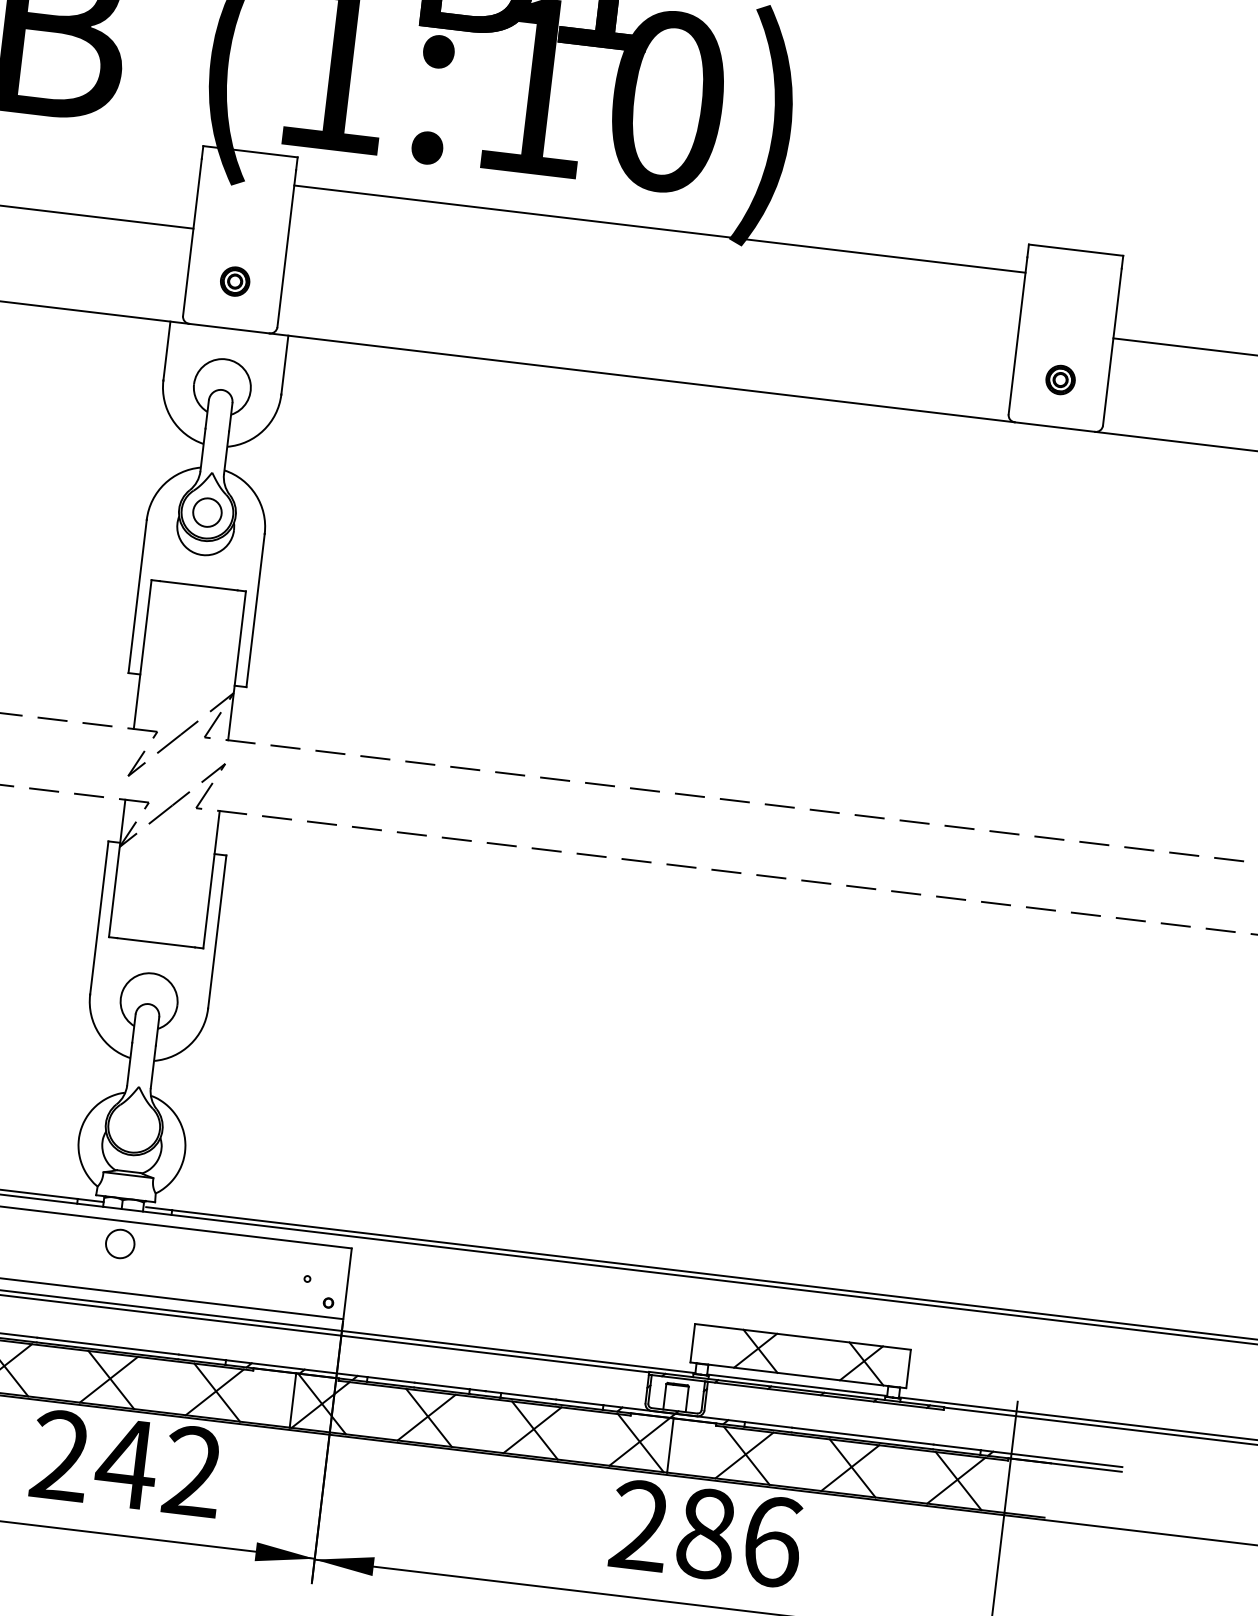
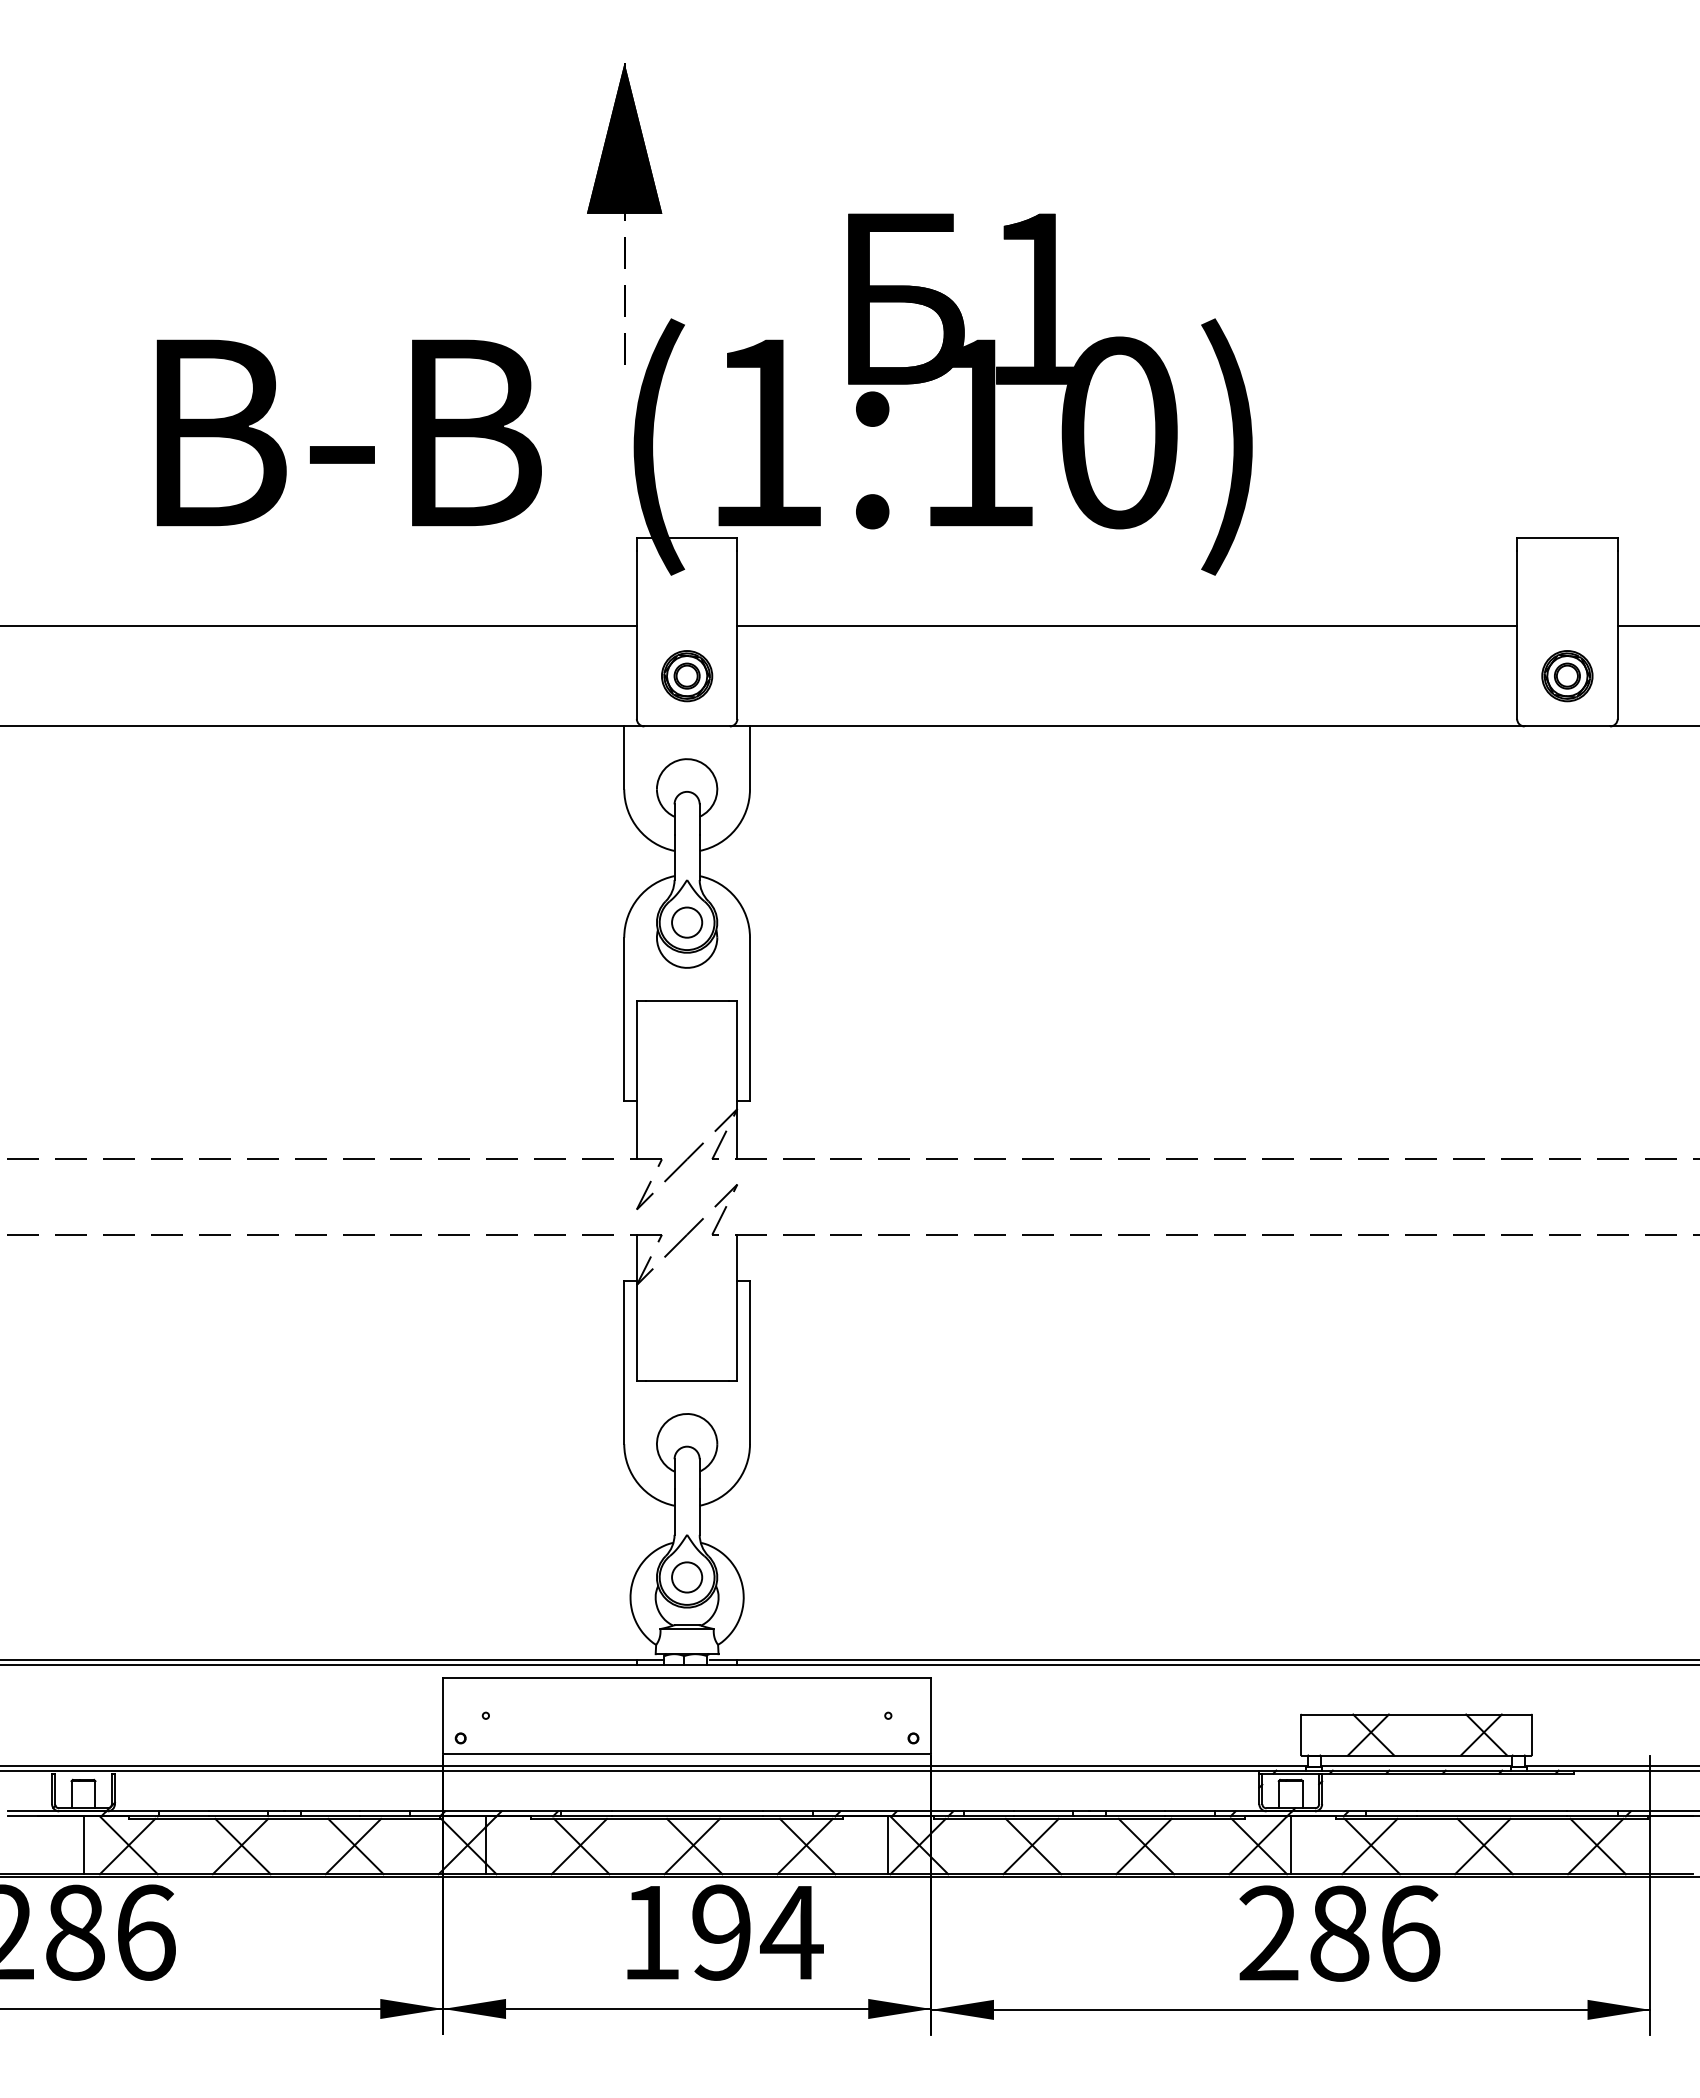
line: (660, 228) -> (1127, 625), moved
part: (235, 281) -> (687, 676), size x1.67
part: (1060, 380) -> (1567, 676), size x1.67
circle: (120, 1244) -> (687, 1577), moved
text: (127, 1463) -> (722, 1932), 242 -> 194

